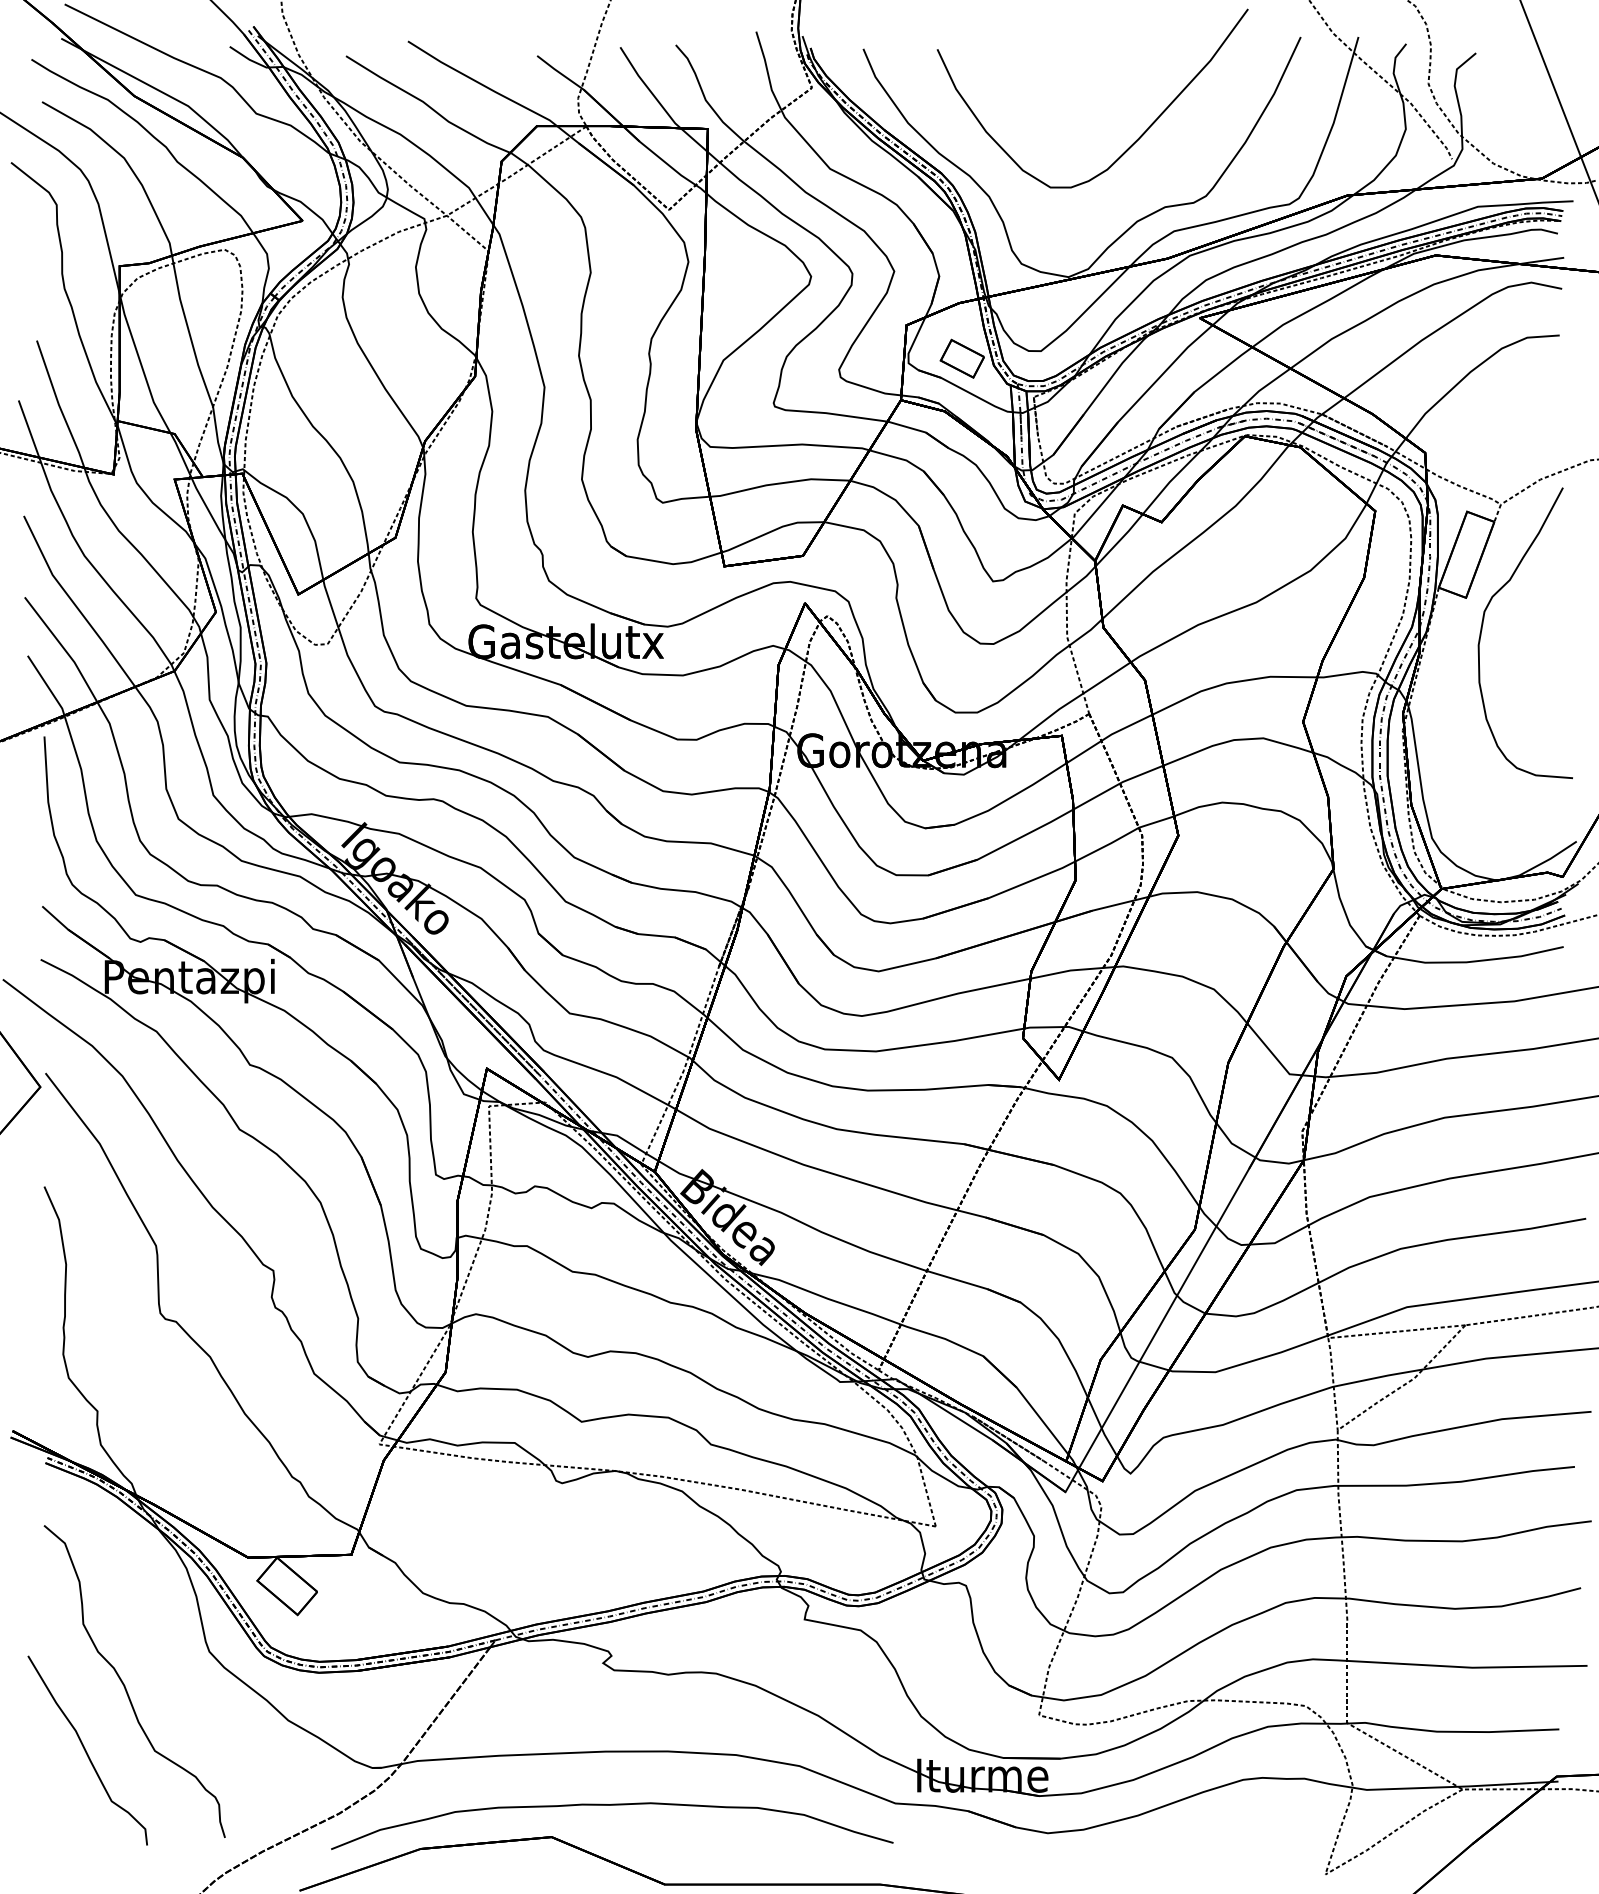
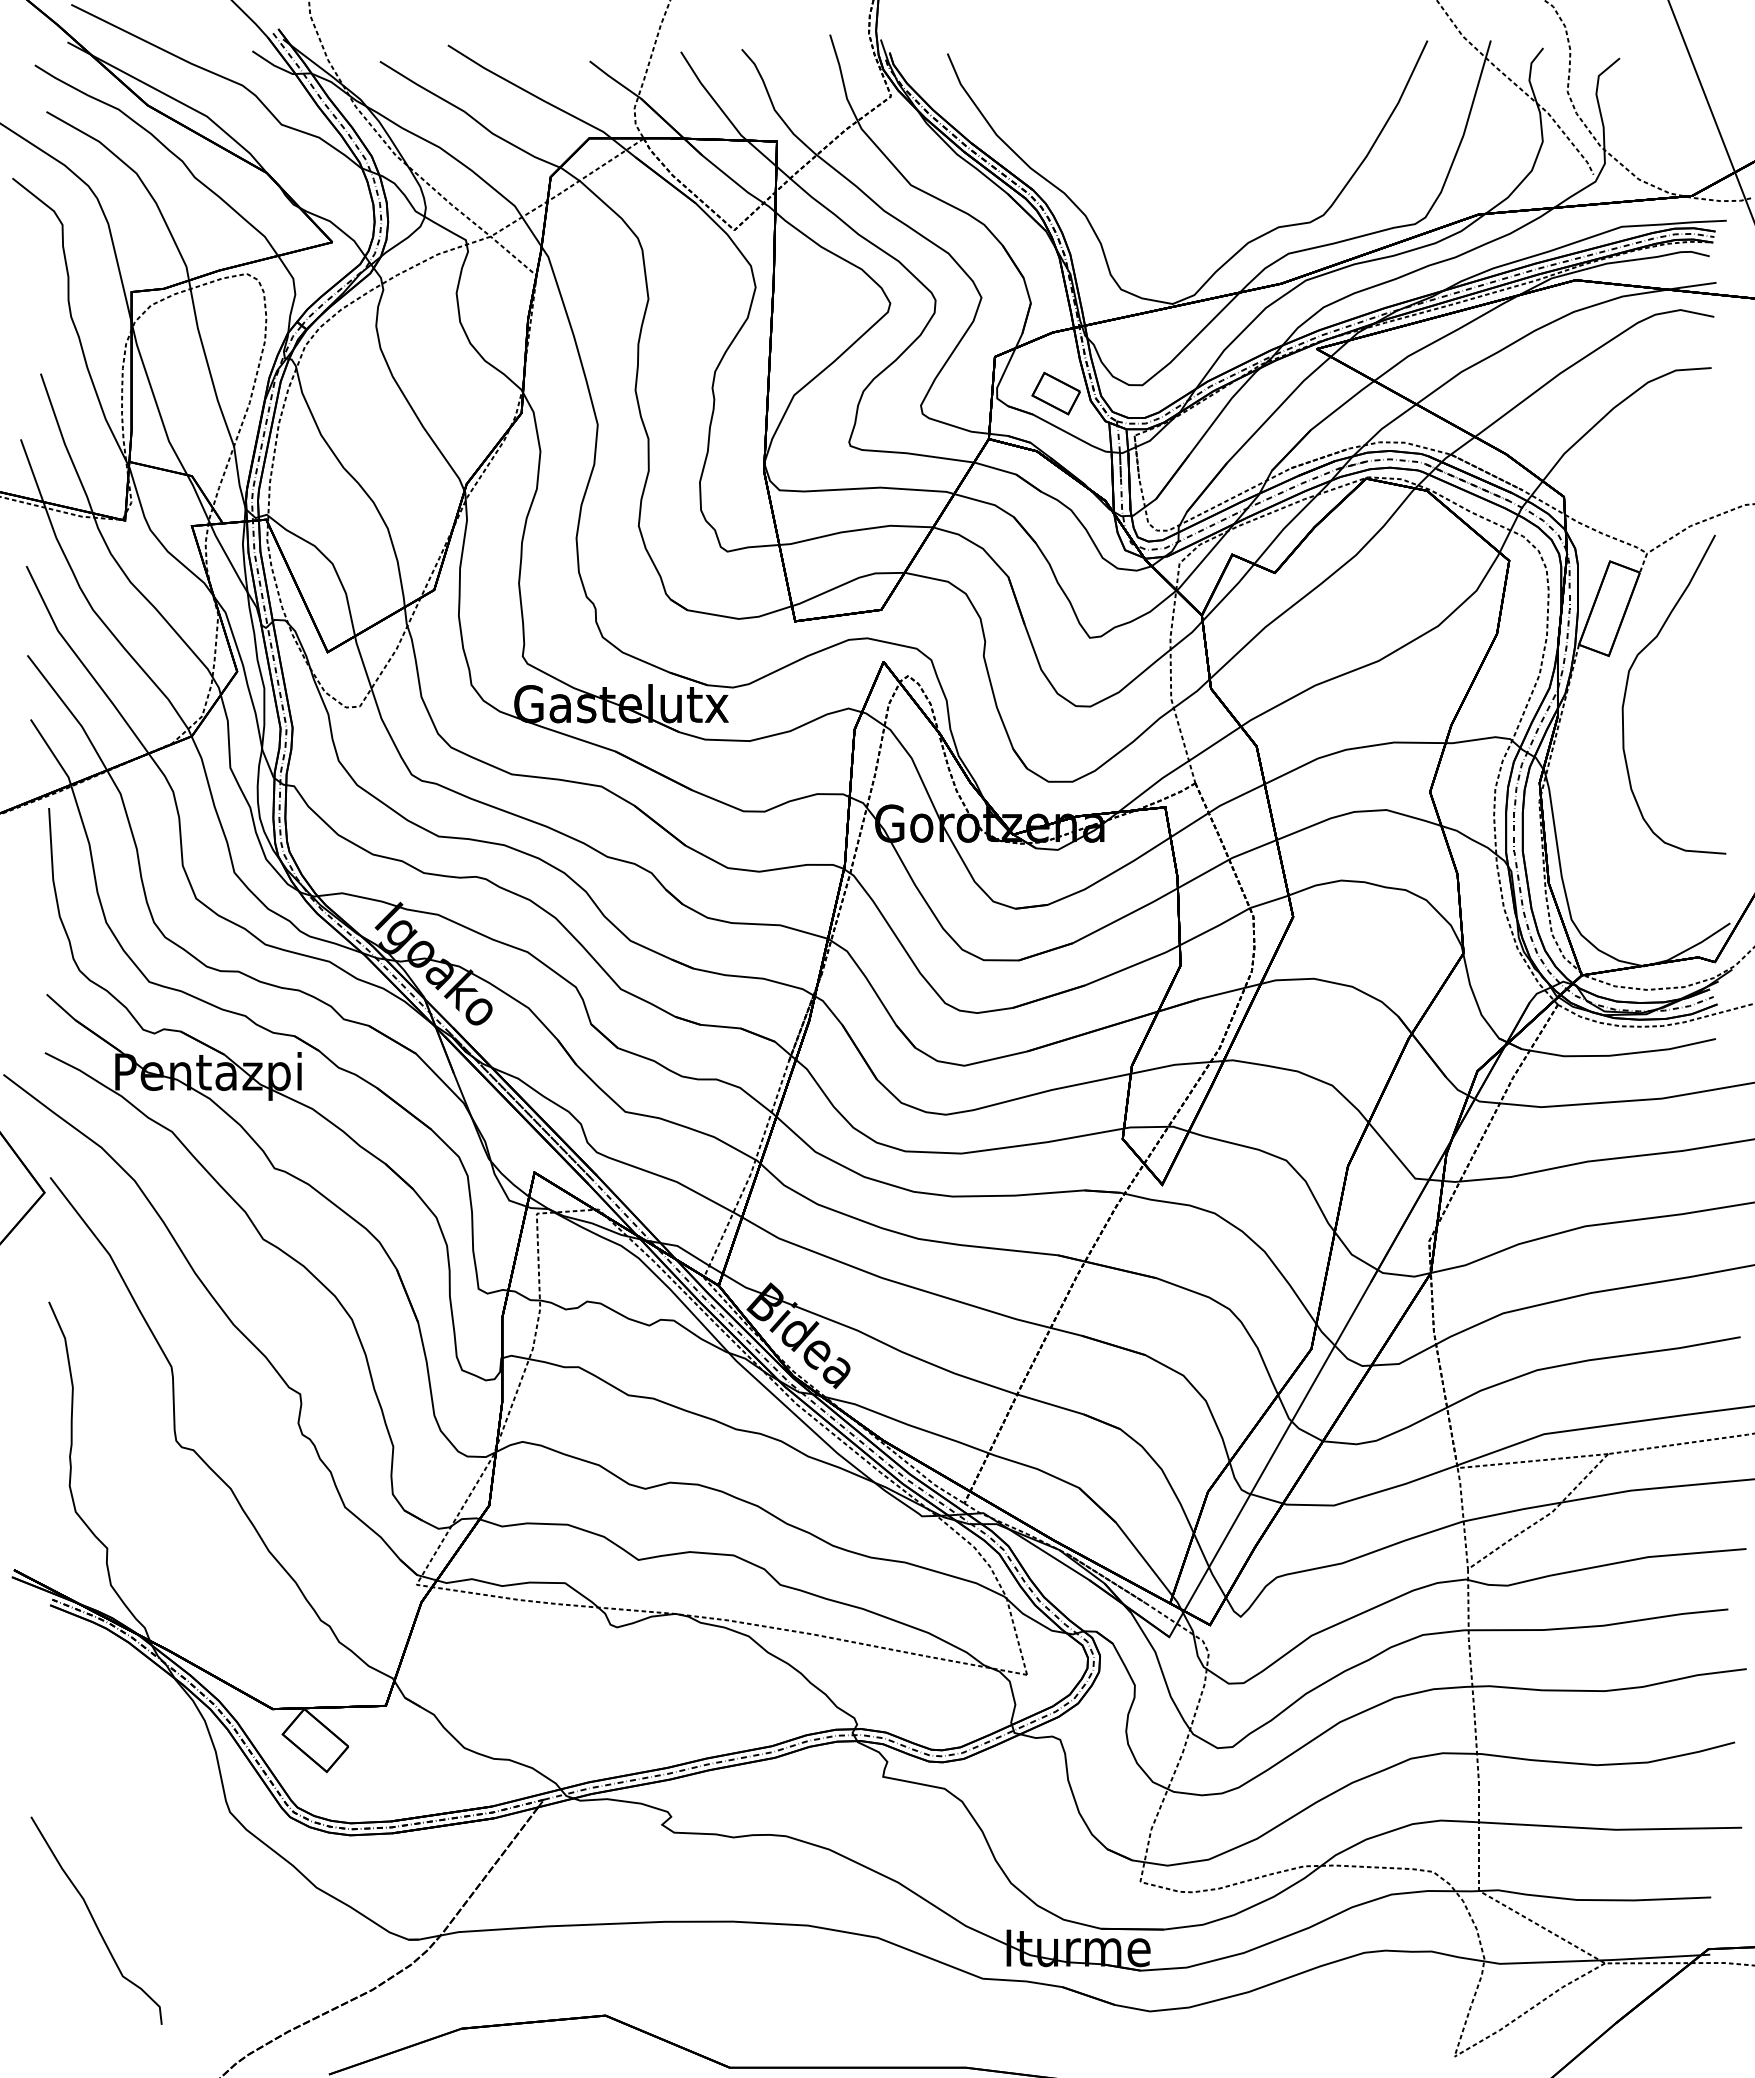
curve: (1135, 140) -> (1246, 154), removed
curve: (125, 1684) -> (137, 1848), removed
curve: (611, 1805) -> (671, 1981), removed

